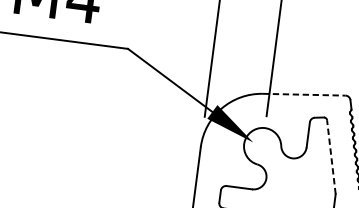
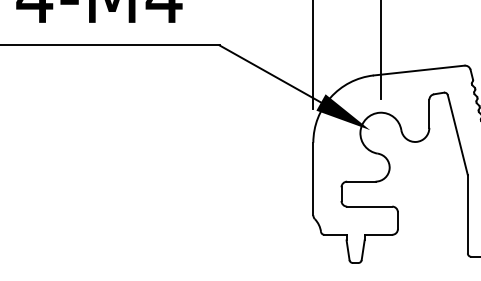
line: (304, 94) -> (419, 70), dashed -> solid
line: (331, 156) -> (457, 134), dashed -> solid

